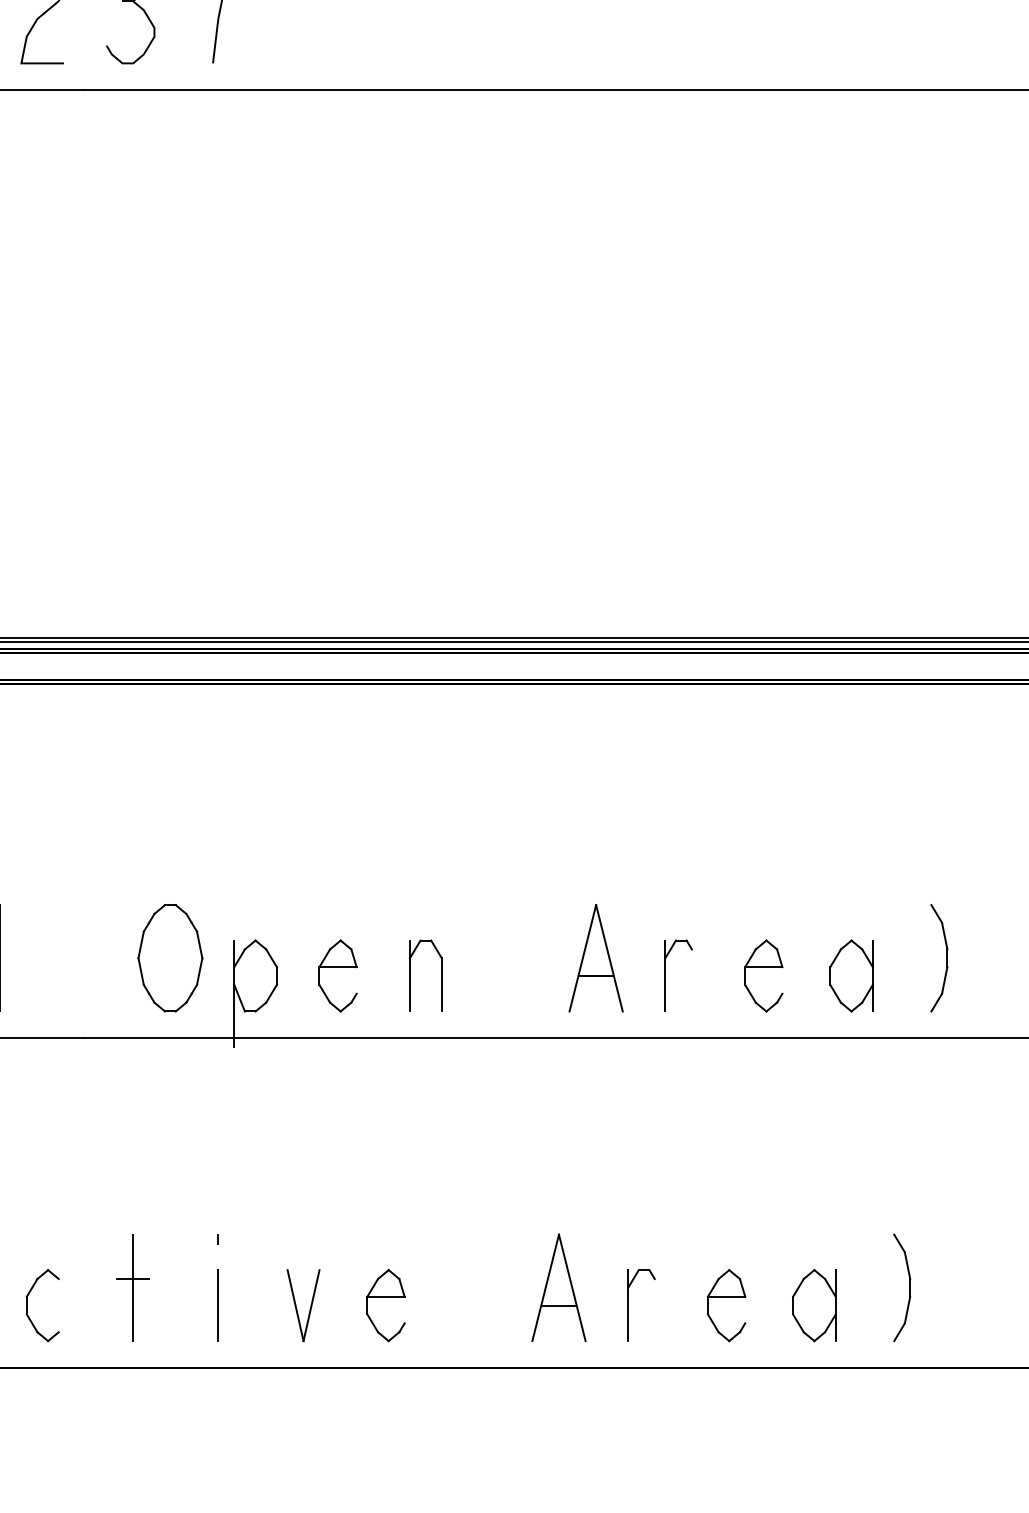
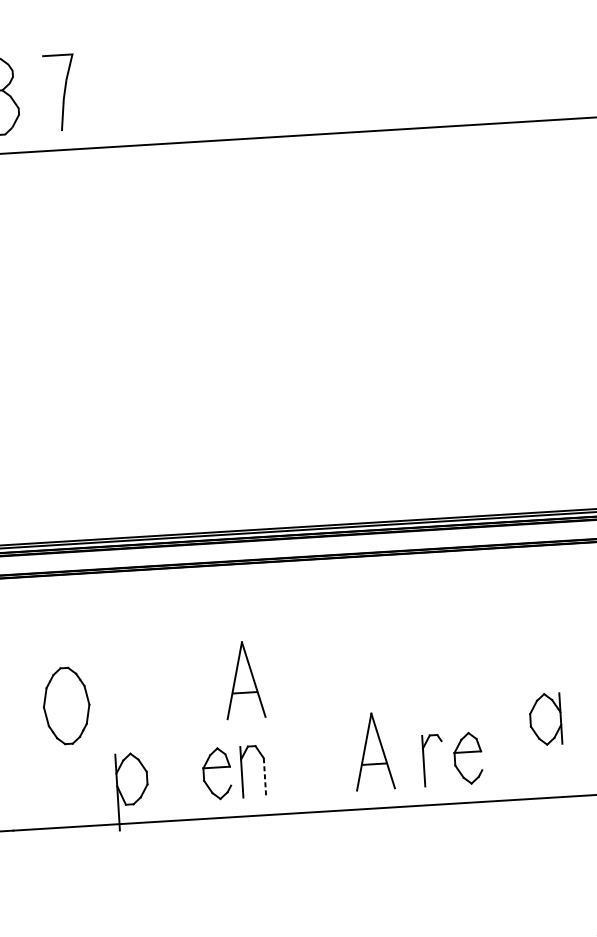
part: (420, 847) -> (243, 680), added
part: (170, 958) -> (66, 706), moved
part: (337, 967) -> (216, 767), moved
part: (763, 967) -> (467, 752), moved
part: (851, 975) -> (545, 719), moved
line: (441, 984) -> (264, 776), solid -> dashed

